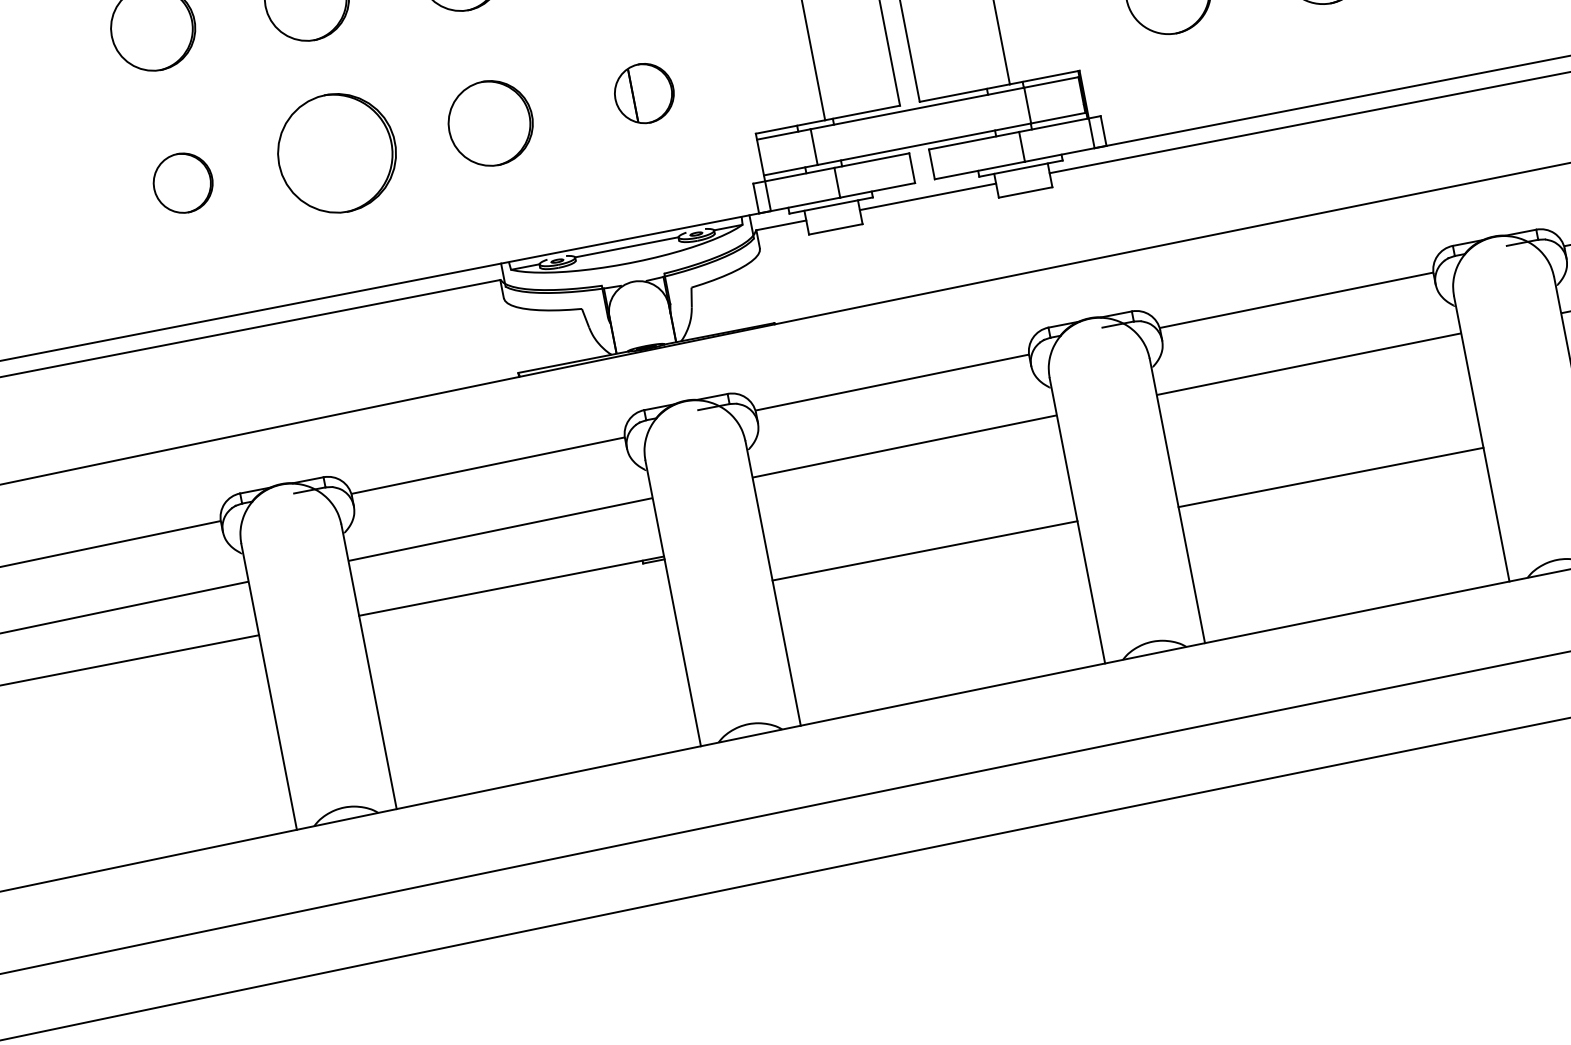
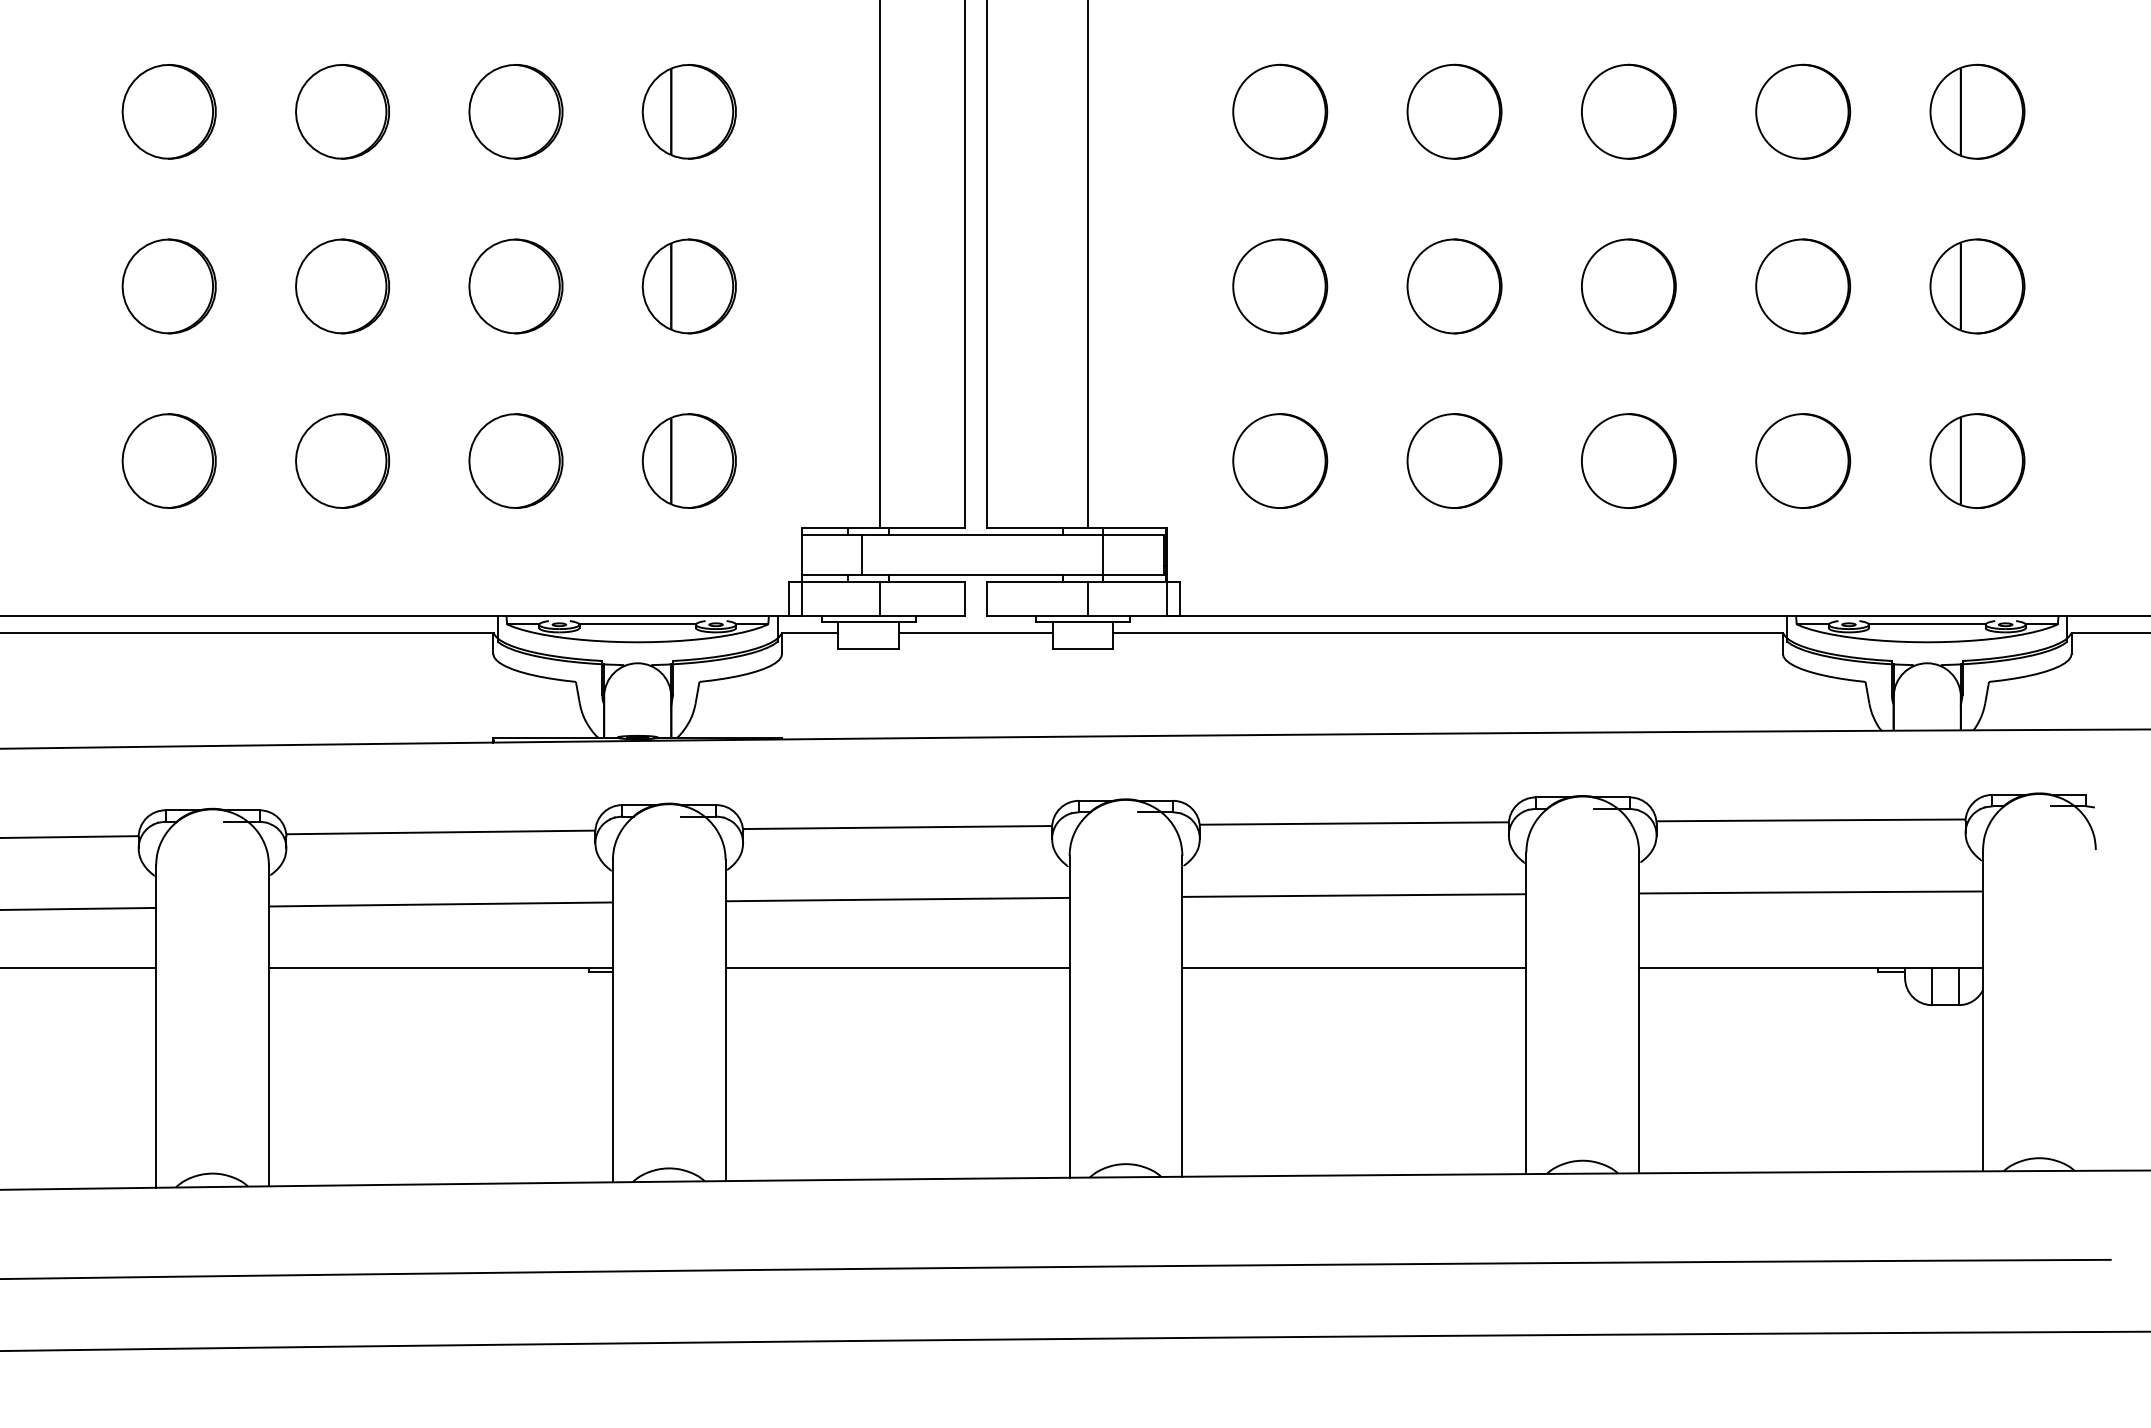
part: (643, 93) -> (688, 460), size x1.43
part: (336, 152) -> (342, 460), size x0.71
part: (182, 182) -> (168, 460), size x1.43
line: (1331, 477) -> (1354, 968), moved
line: (924, 551) -> (897, 968), moved

